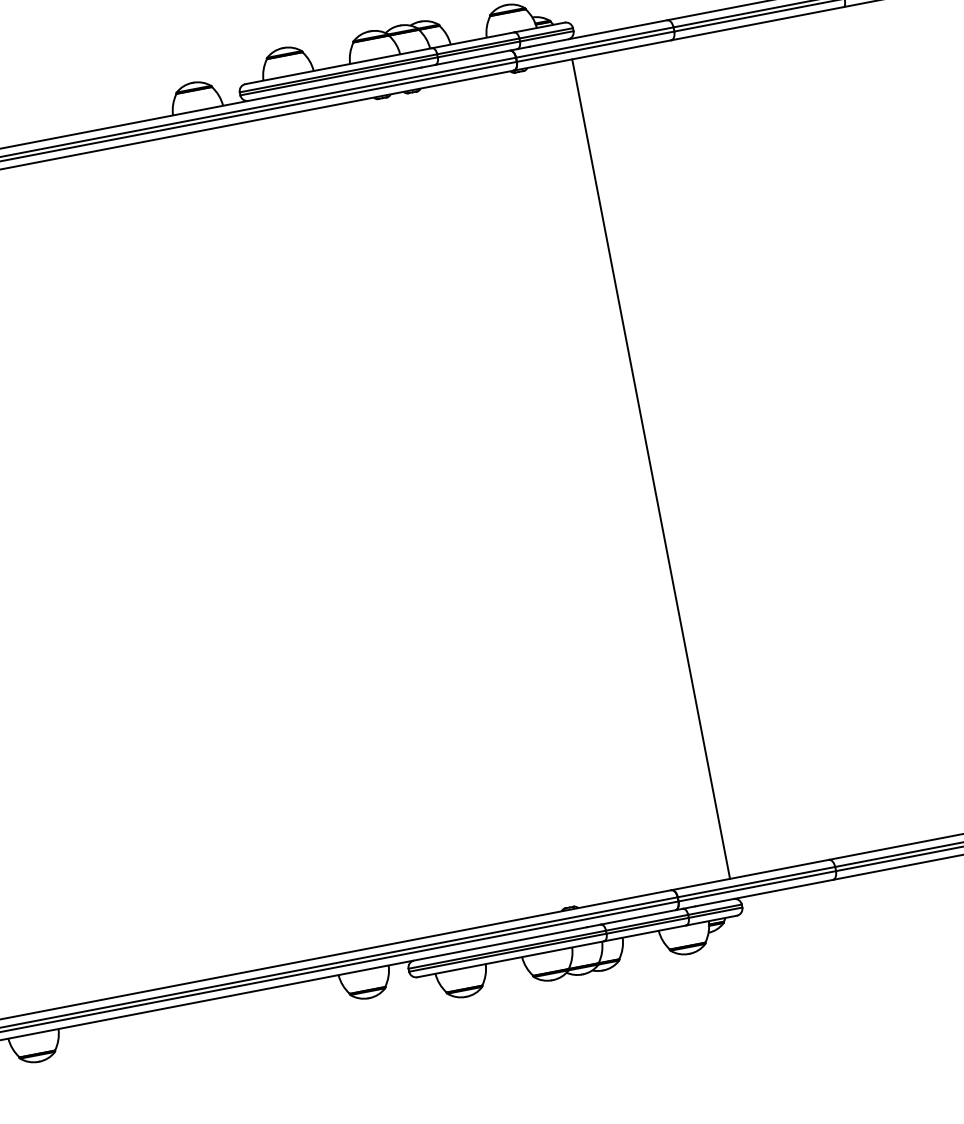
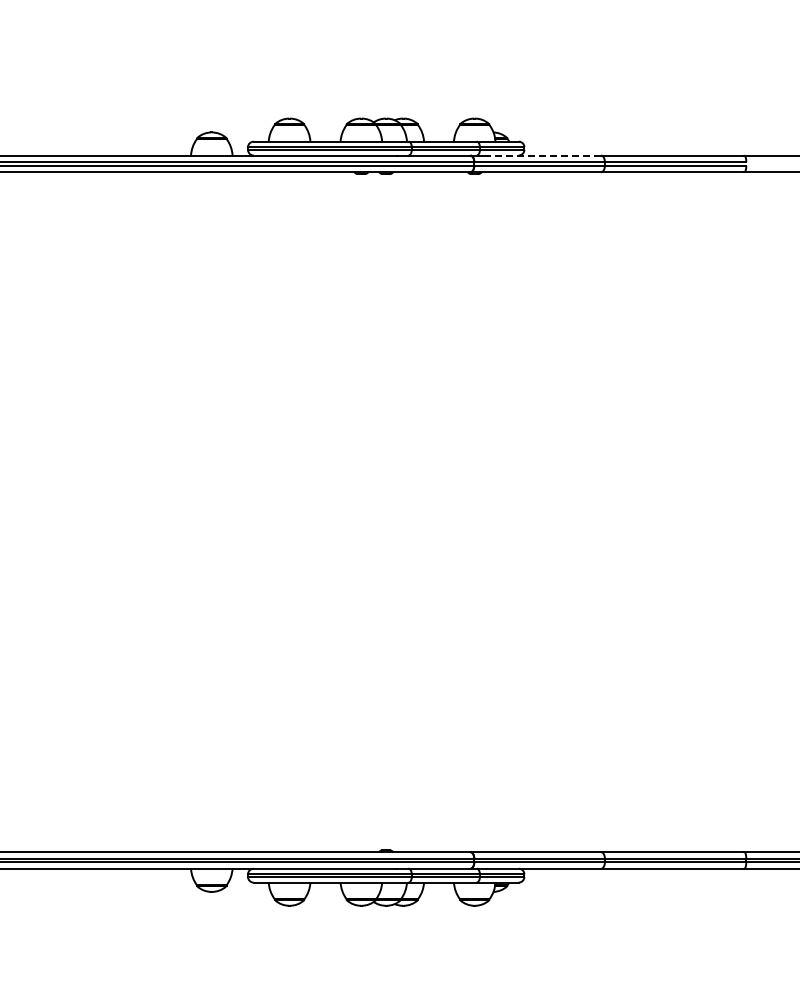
line: (597, 33) -> (543, 155), solid -> dashed
line: (651, 469) -> (519, 512), removed

